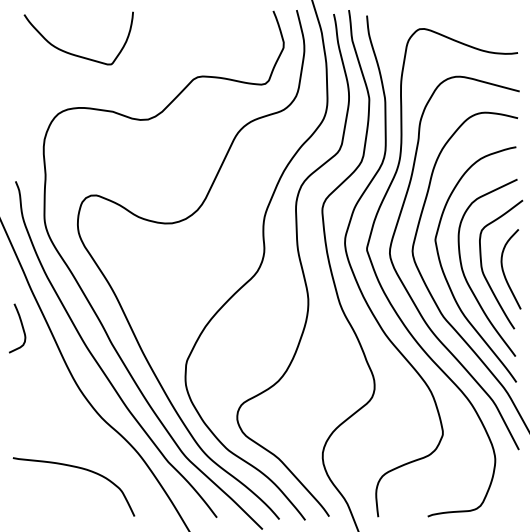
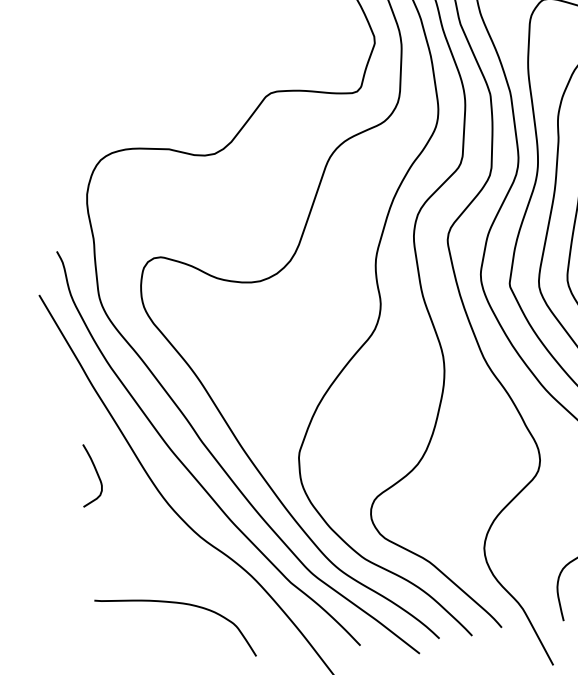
curve: (73, 53) -> (110, 81), removed
curve: (21, 326) -> (95, 472), moved

